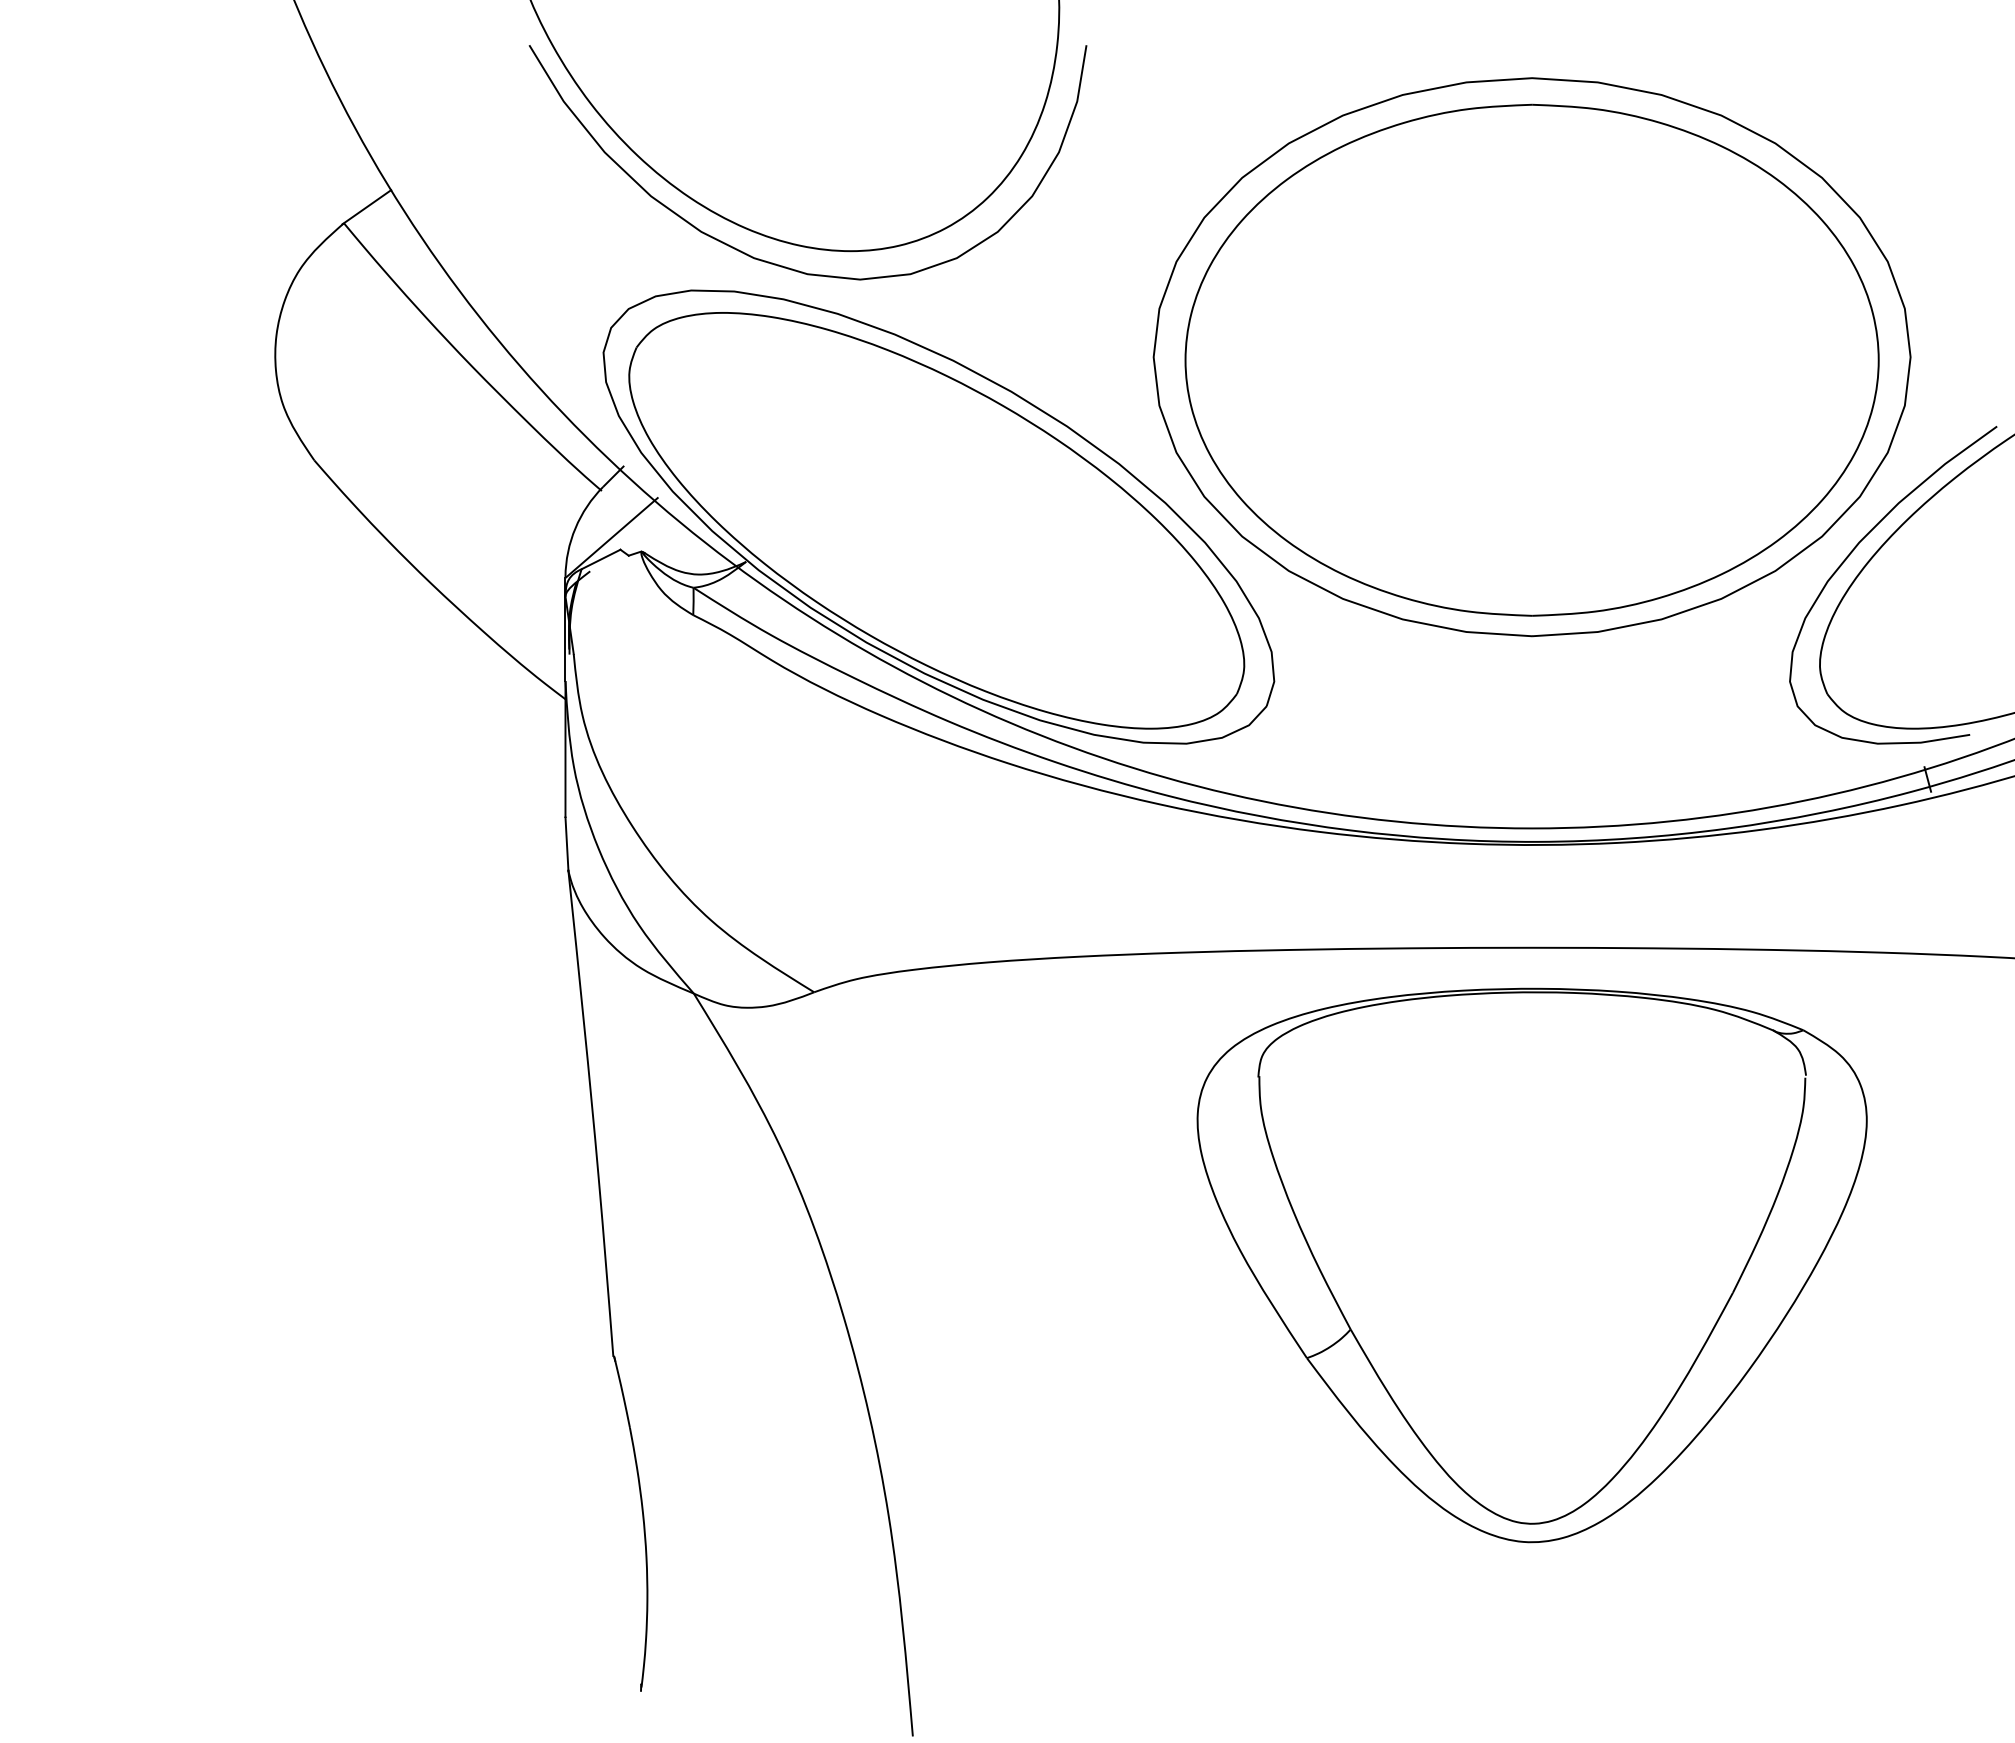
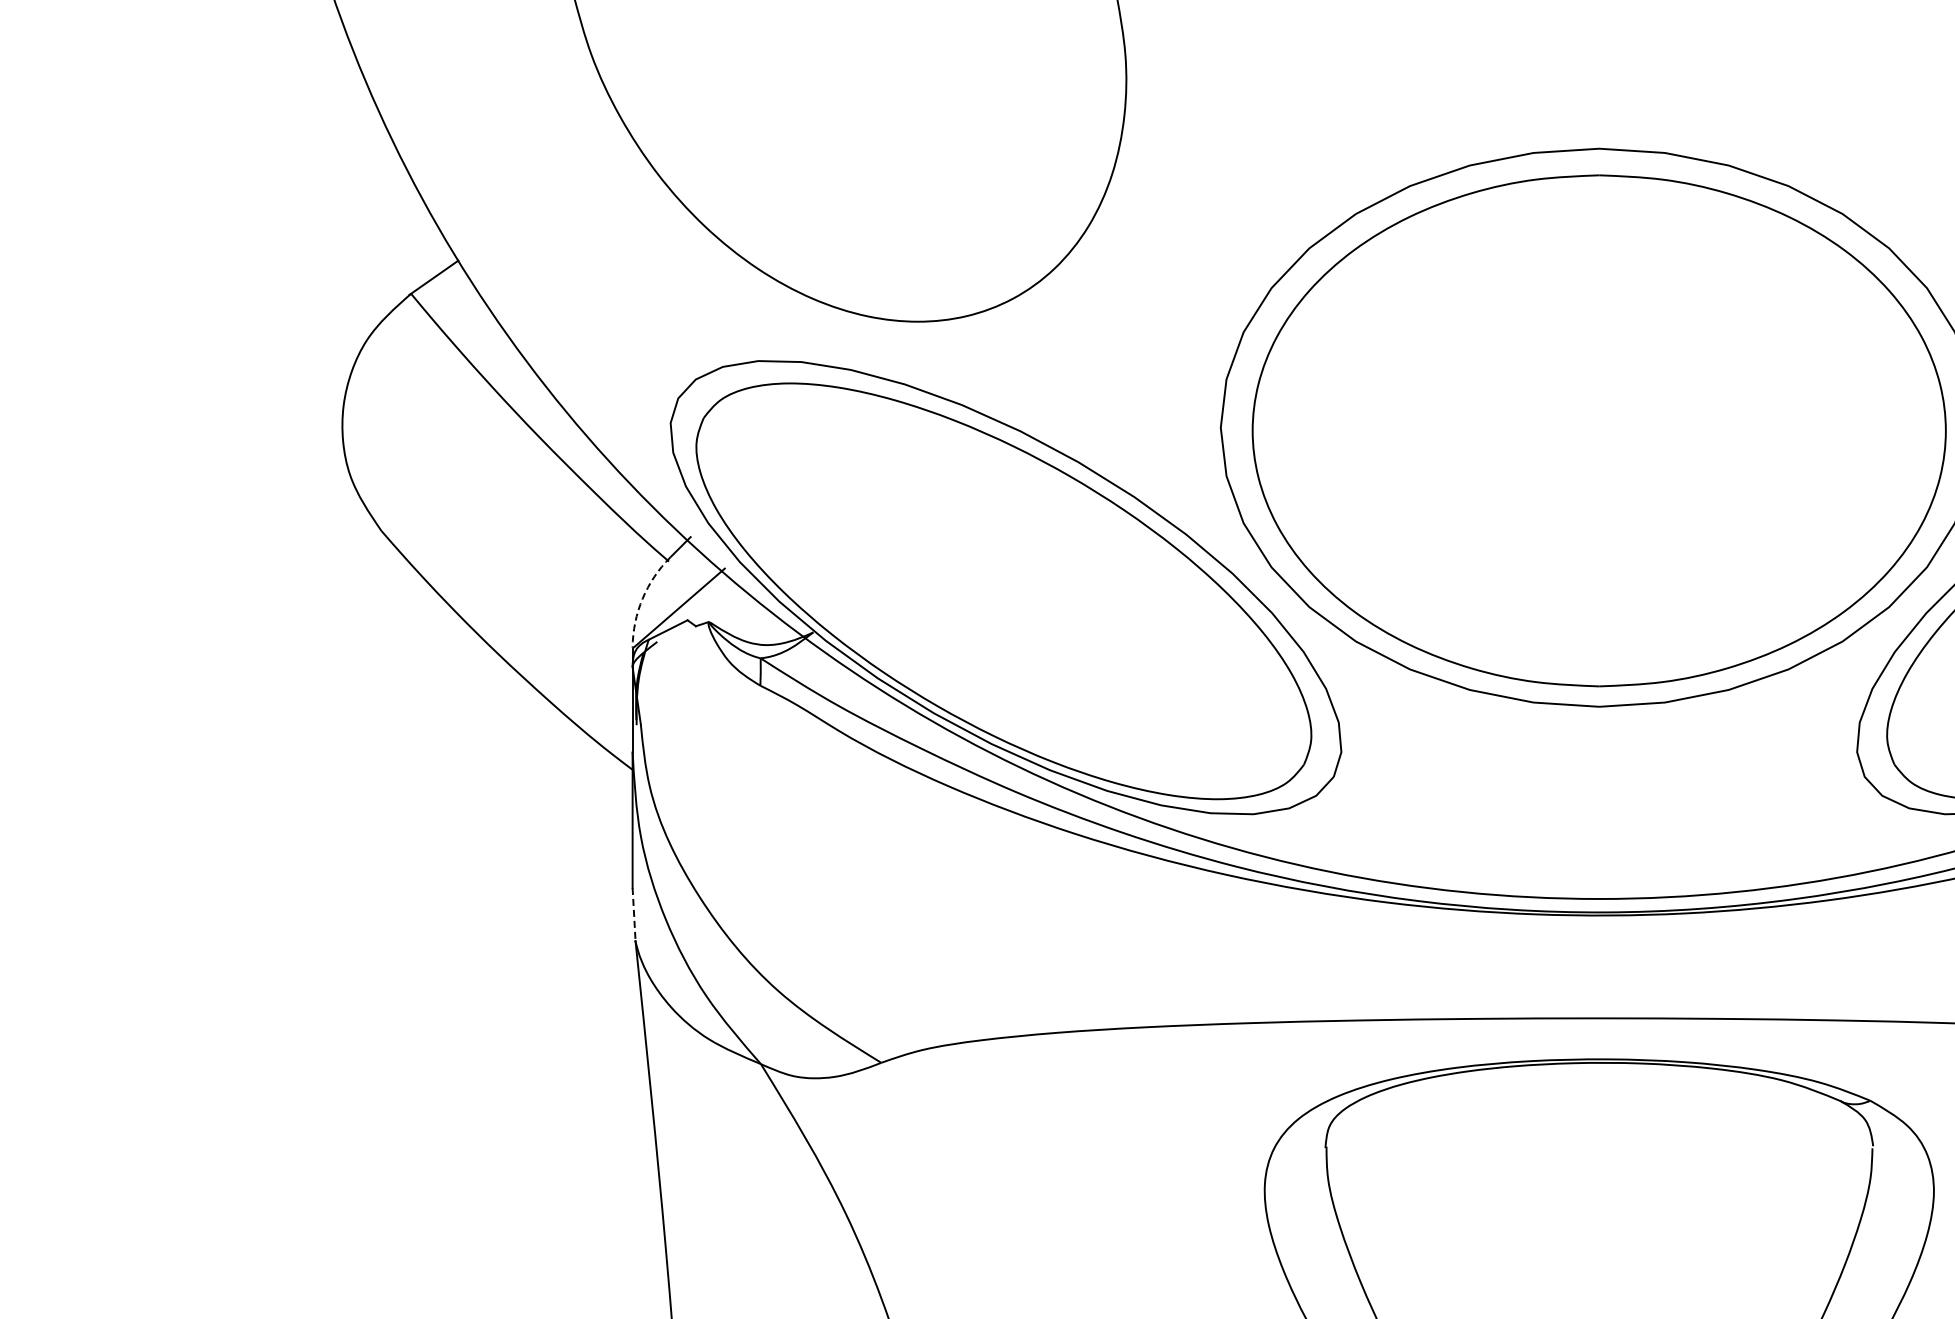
curve: (779, 264) -> (846, 335), removed
arc: (575, 528) -> (642, 599), solid -> dashed
line: (566, 844) -> (633, 915), solid -> dashed

